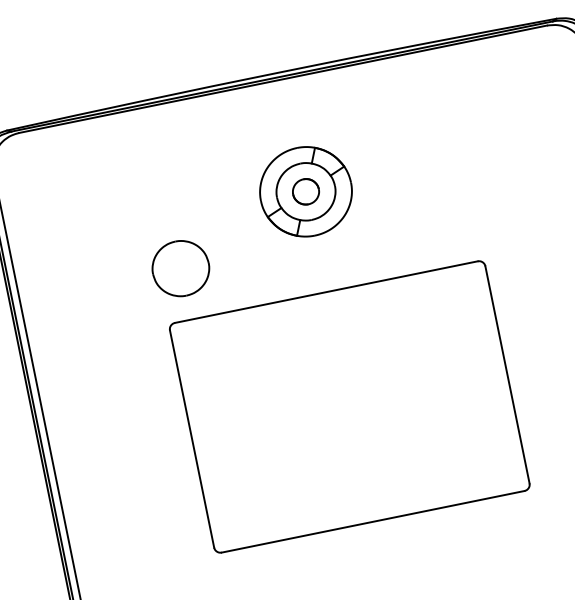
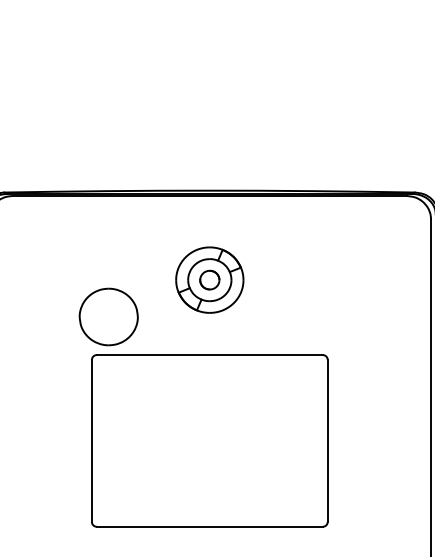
part: (180, 268) -> (108, 316), size x1.4

